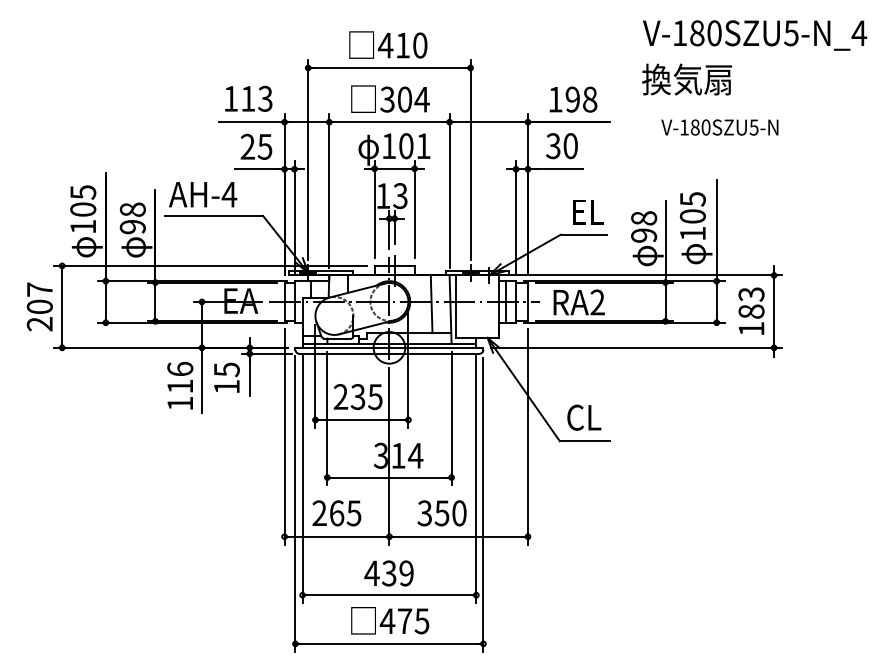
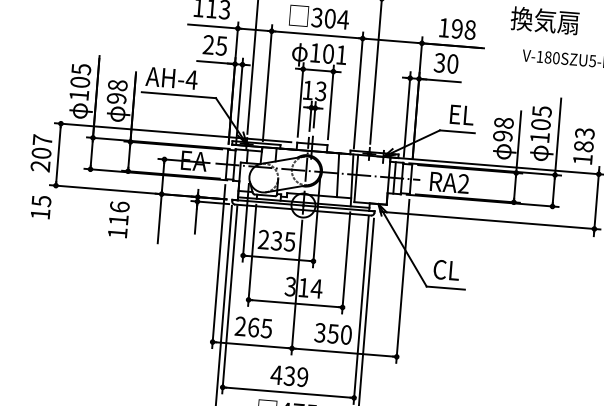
text: (751, 310) -> (583, 145), moved
text: (226, 377) -> (40, 206), moved
text: (180, 385) -> (118, 219), moved

